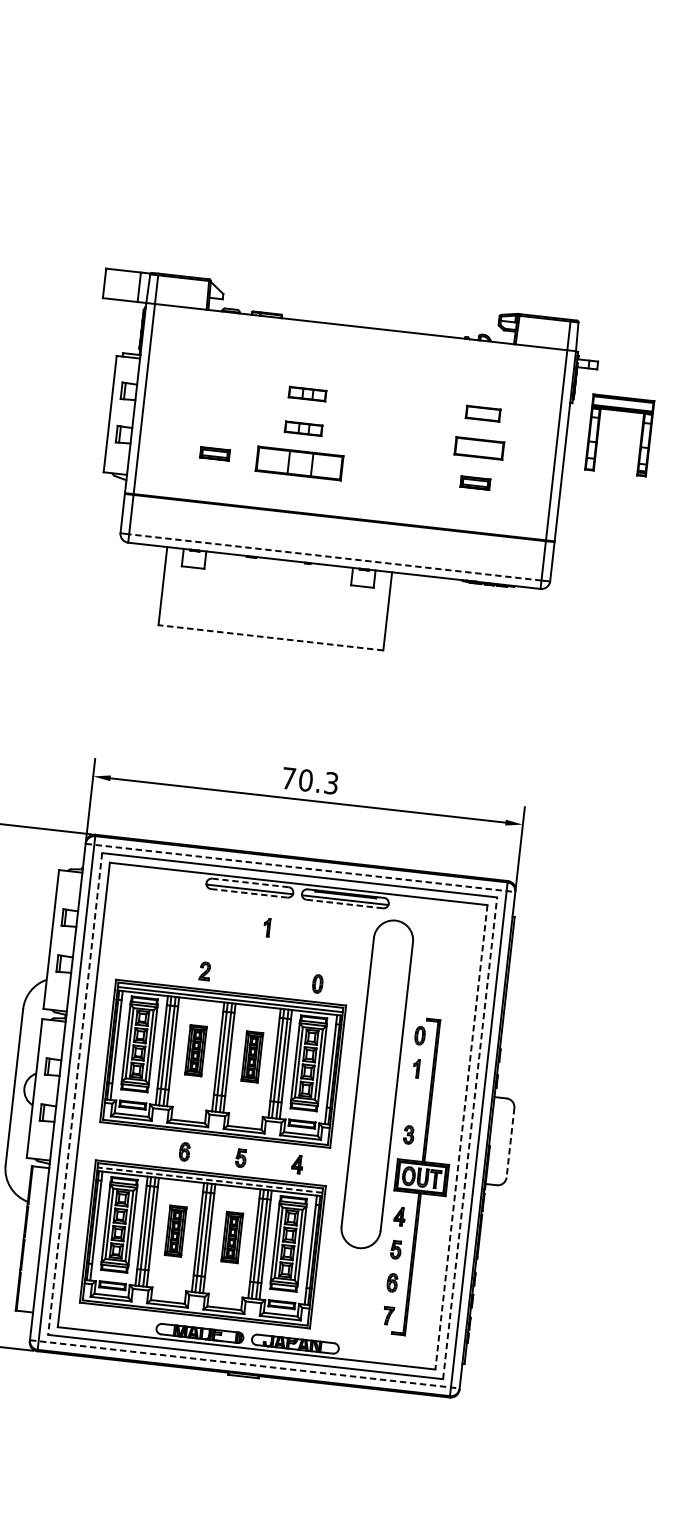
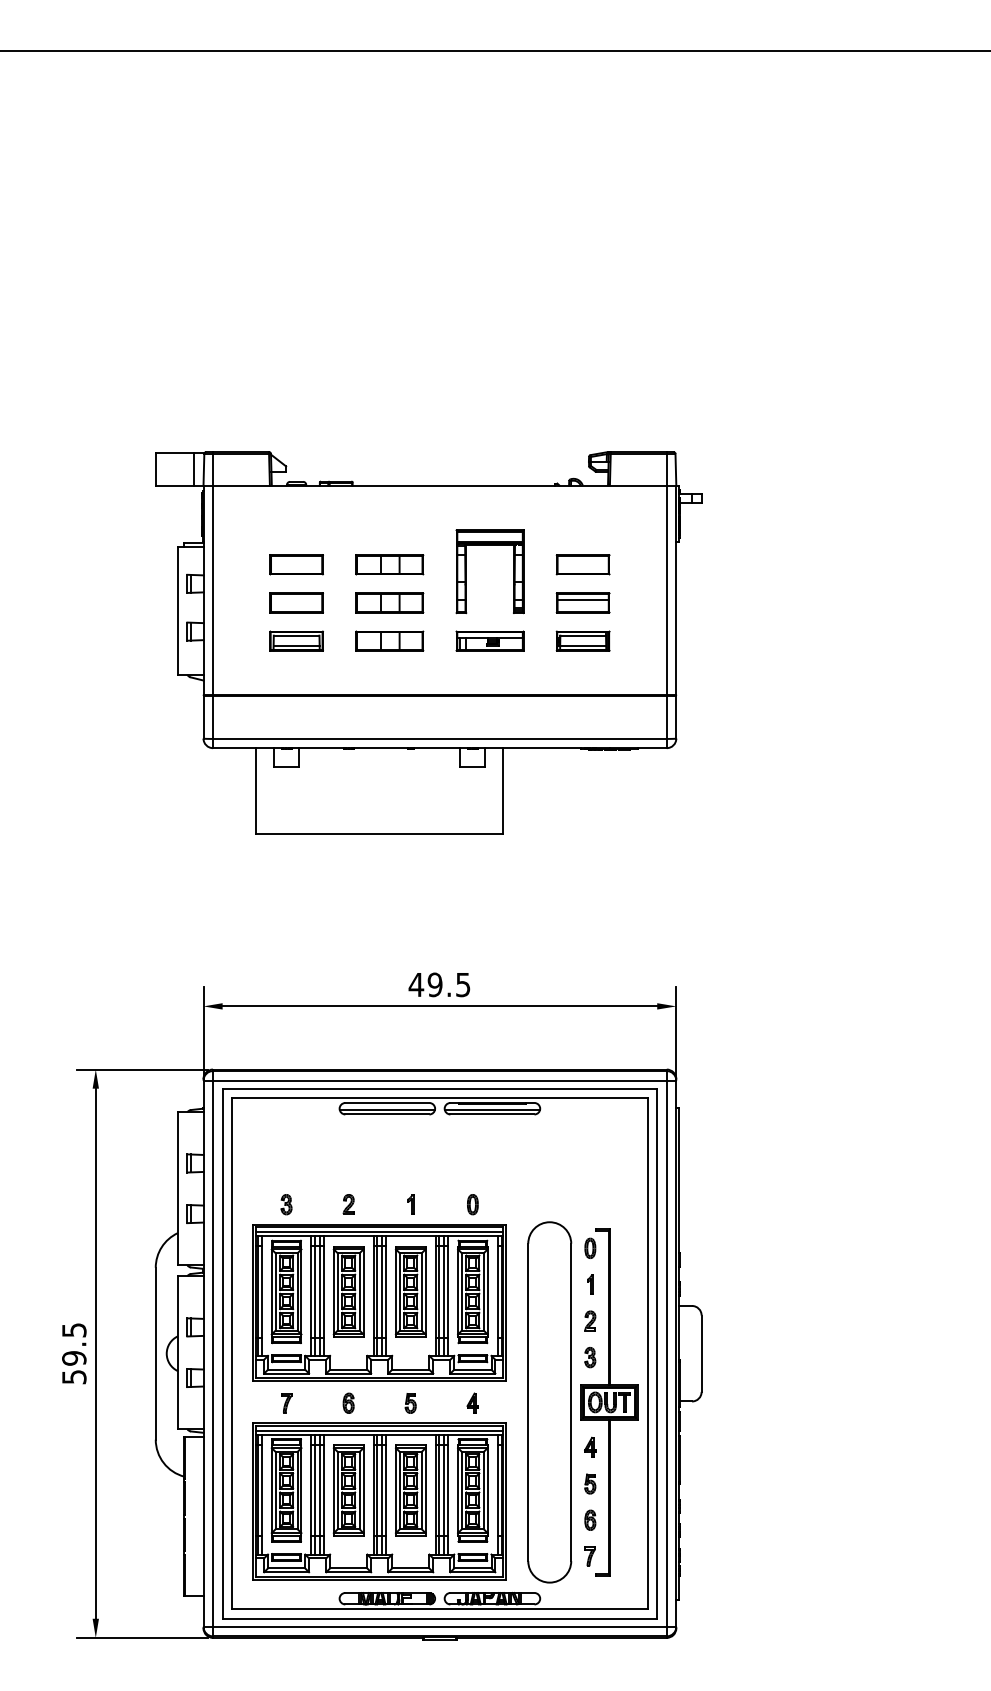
part: (222, 384) -> (296, 564), added
part: (307, 393) -> (389, 564), size x1.67
part: (482, 413) -> (582, 564), size x1.43
part: (218, 418) -> (296, 602), added
part: (303, 428) -> (389, 602), size x1.67
part: (598, 432) -> (466, 571), moved
line: (479, 446) -> (582, 600), added
part: (215, 453) -> (296, 640), size x1.67
part: (299, 462) -> (389, 640), size x0.71
part: (390, 473) -> (489, 640), added
part: (474, 482) -> (582, 640), size x1.67
line: (334, 556) -> (439, 738), dashed -> solid
line: (270, 638) -> (379, 834), dashed -> solid
text: (309, 780) -> (439, 984), 70.3 -> 49.5
line: (301, 867) -> (440, 1080), dashed -> solid
line: (249, 883) -> (386, 1103), dashed -> solid
line: (249, 893) -> (387, 1114), dashed -> solid
line: (344, 904) -> (492, 1114), dashed -> solid
part: (266, 927) -> (410, 1204), moved
part: (148, 964) -> (286, 1204), added
part: (195, 1050) -> (348, 1291), size x1.67
part: (252, 1056) -> (410, 1291), size x1.67
part: (377, 1084) -> (549, 1402), moved
line: (74, 1094) -> (222, 1354), dashed -> solid
part: (412, 1101) -> (590, 1320), added
line: (461, 1137) -> (647, 1353), dashed -> solid
line: (470, 1138) -> (657, 1353), dashed -> solid
line: (510, 1143) -> (701, 1354), dashed -> solid
part: (128, 1145) -> (286, 1403), added
line: (209, 1179) -> (379, 1430), dashed -> solid
part: (175, 1231) -> (348, 1490), size x1.67
part: (231, 1237) -> (410, 1490), size x1.67
line: (245, 1364) -> (440, 1626), dashed -> solid

